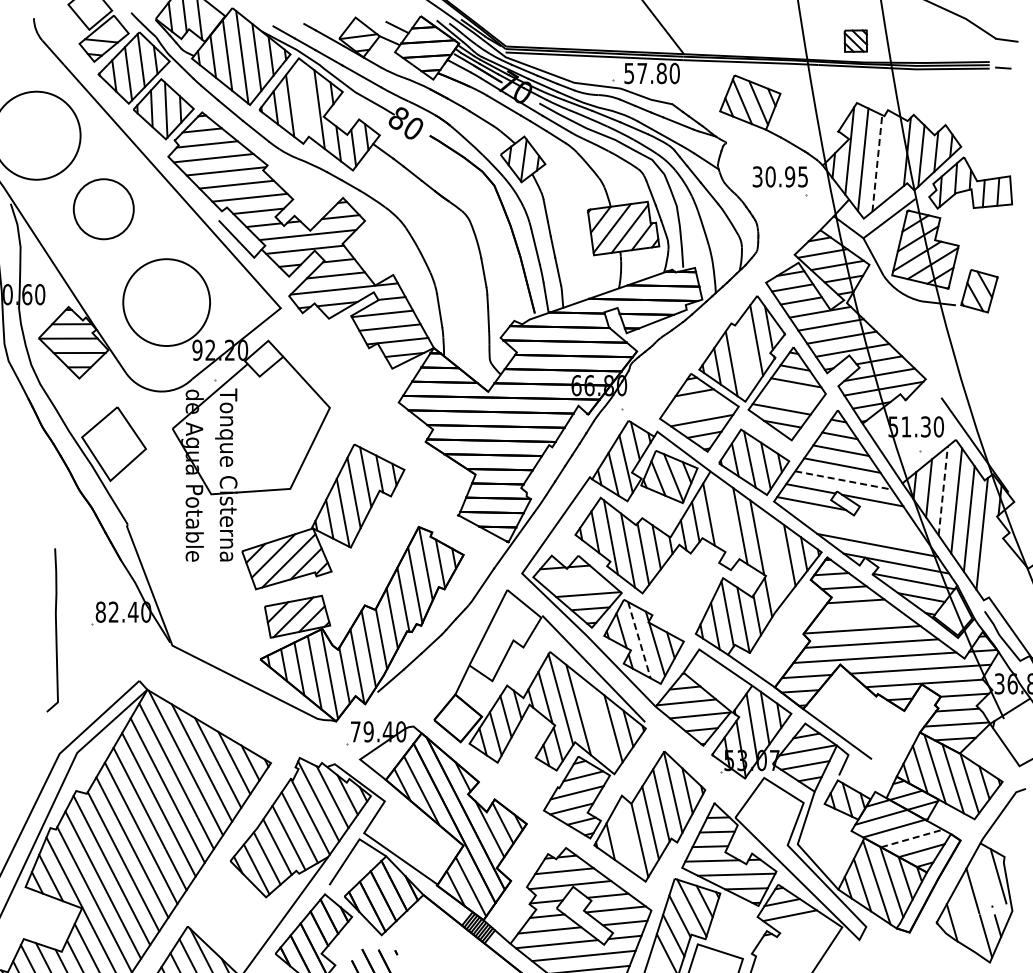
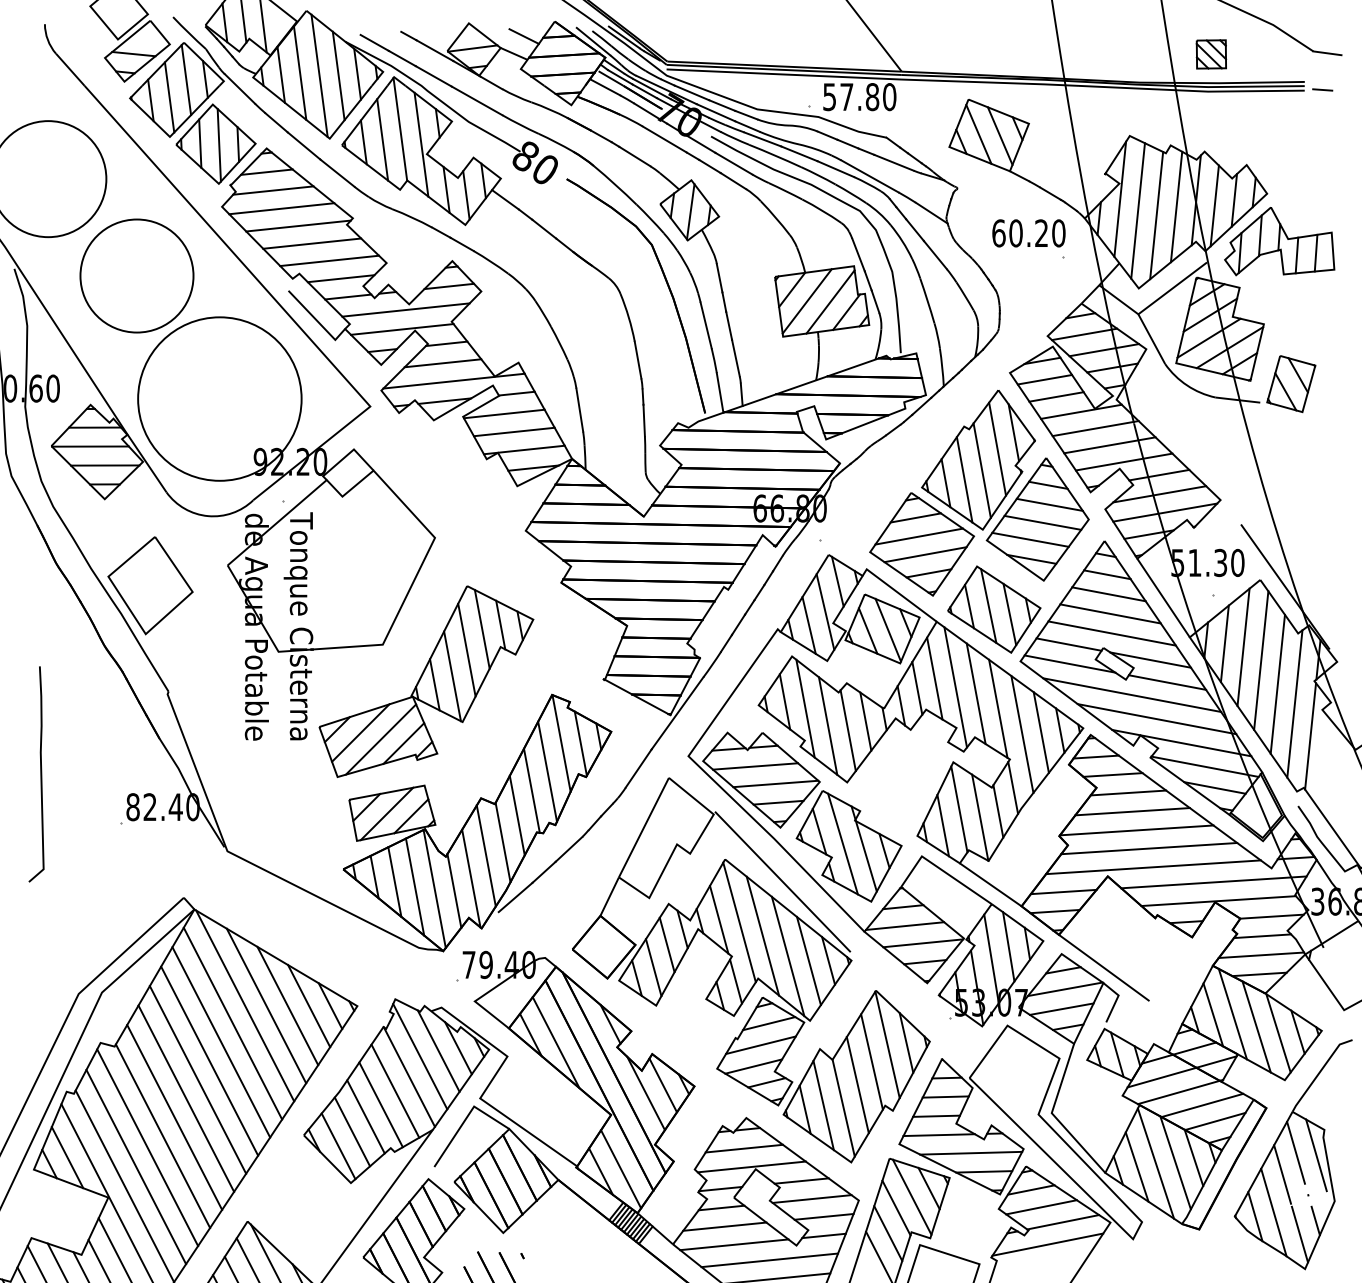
part: (855, 40) -> (1210, 53), moved
line: (303, 97) -> (400, 128), added
line: (892, 156) -> (1176, 206), added
line: (877, 162) -> (1156, 214), dashed -> solid
text: (780, 176) -> (1029, 232), 30.95 -> 60.20
circle: (103, 209) -> (136, 276), size x1.43
circle: (166, 302) -> (219, 398), size x1.43
line: (744, 356) -> (981, 470), added
line: (790, 396) -> (1042, 522), added
line: (697, 406) -> (919, 536), added
line: (844, 480) -> (1113, 633), dashed -> solid
line: (943, 490) -> (1243, 646), dashed -> solid
line: (885, 517) -> (1167, 682), added
line: (724, 520) -> (955, 686), added
line: (858, 526) -> (1131, 694), added
line: (775, 556) -> (1022, 733), added
line: (993, 558) -> (1309, 736), added
line: (572, 580) -> (754, 765), added
line: (858, 615) -> (1131, 811), added
curve: (55, 630) -> (40, 774), moved
line: (639, 640) -> (843, 844), dashed -> solid
line: (597, 725) -> (787, 956), added
line: (624, 838) -> (823, 1105), added
line: (912, 838) -> (1203, 1105), dashed -> solid
line: (982, 873) -> (1295, 1151), added
line: (965, 919) -> (1272, 1212), added
line: (806, 926) -> (1063, 1221), added
line: (794, 943) -> (1047, 1243), added

